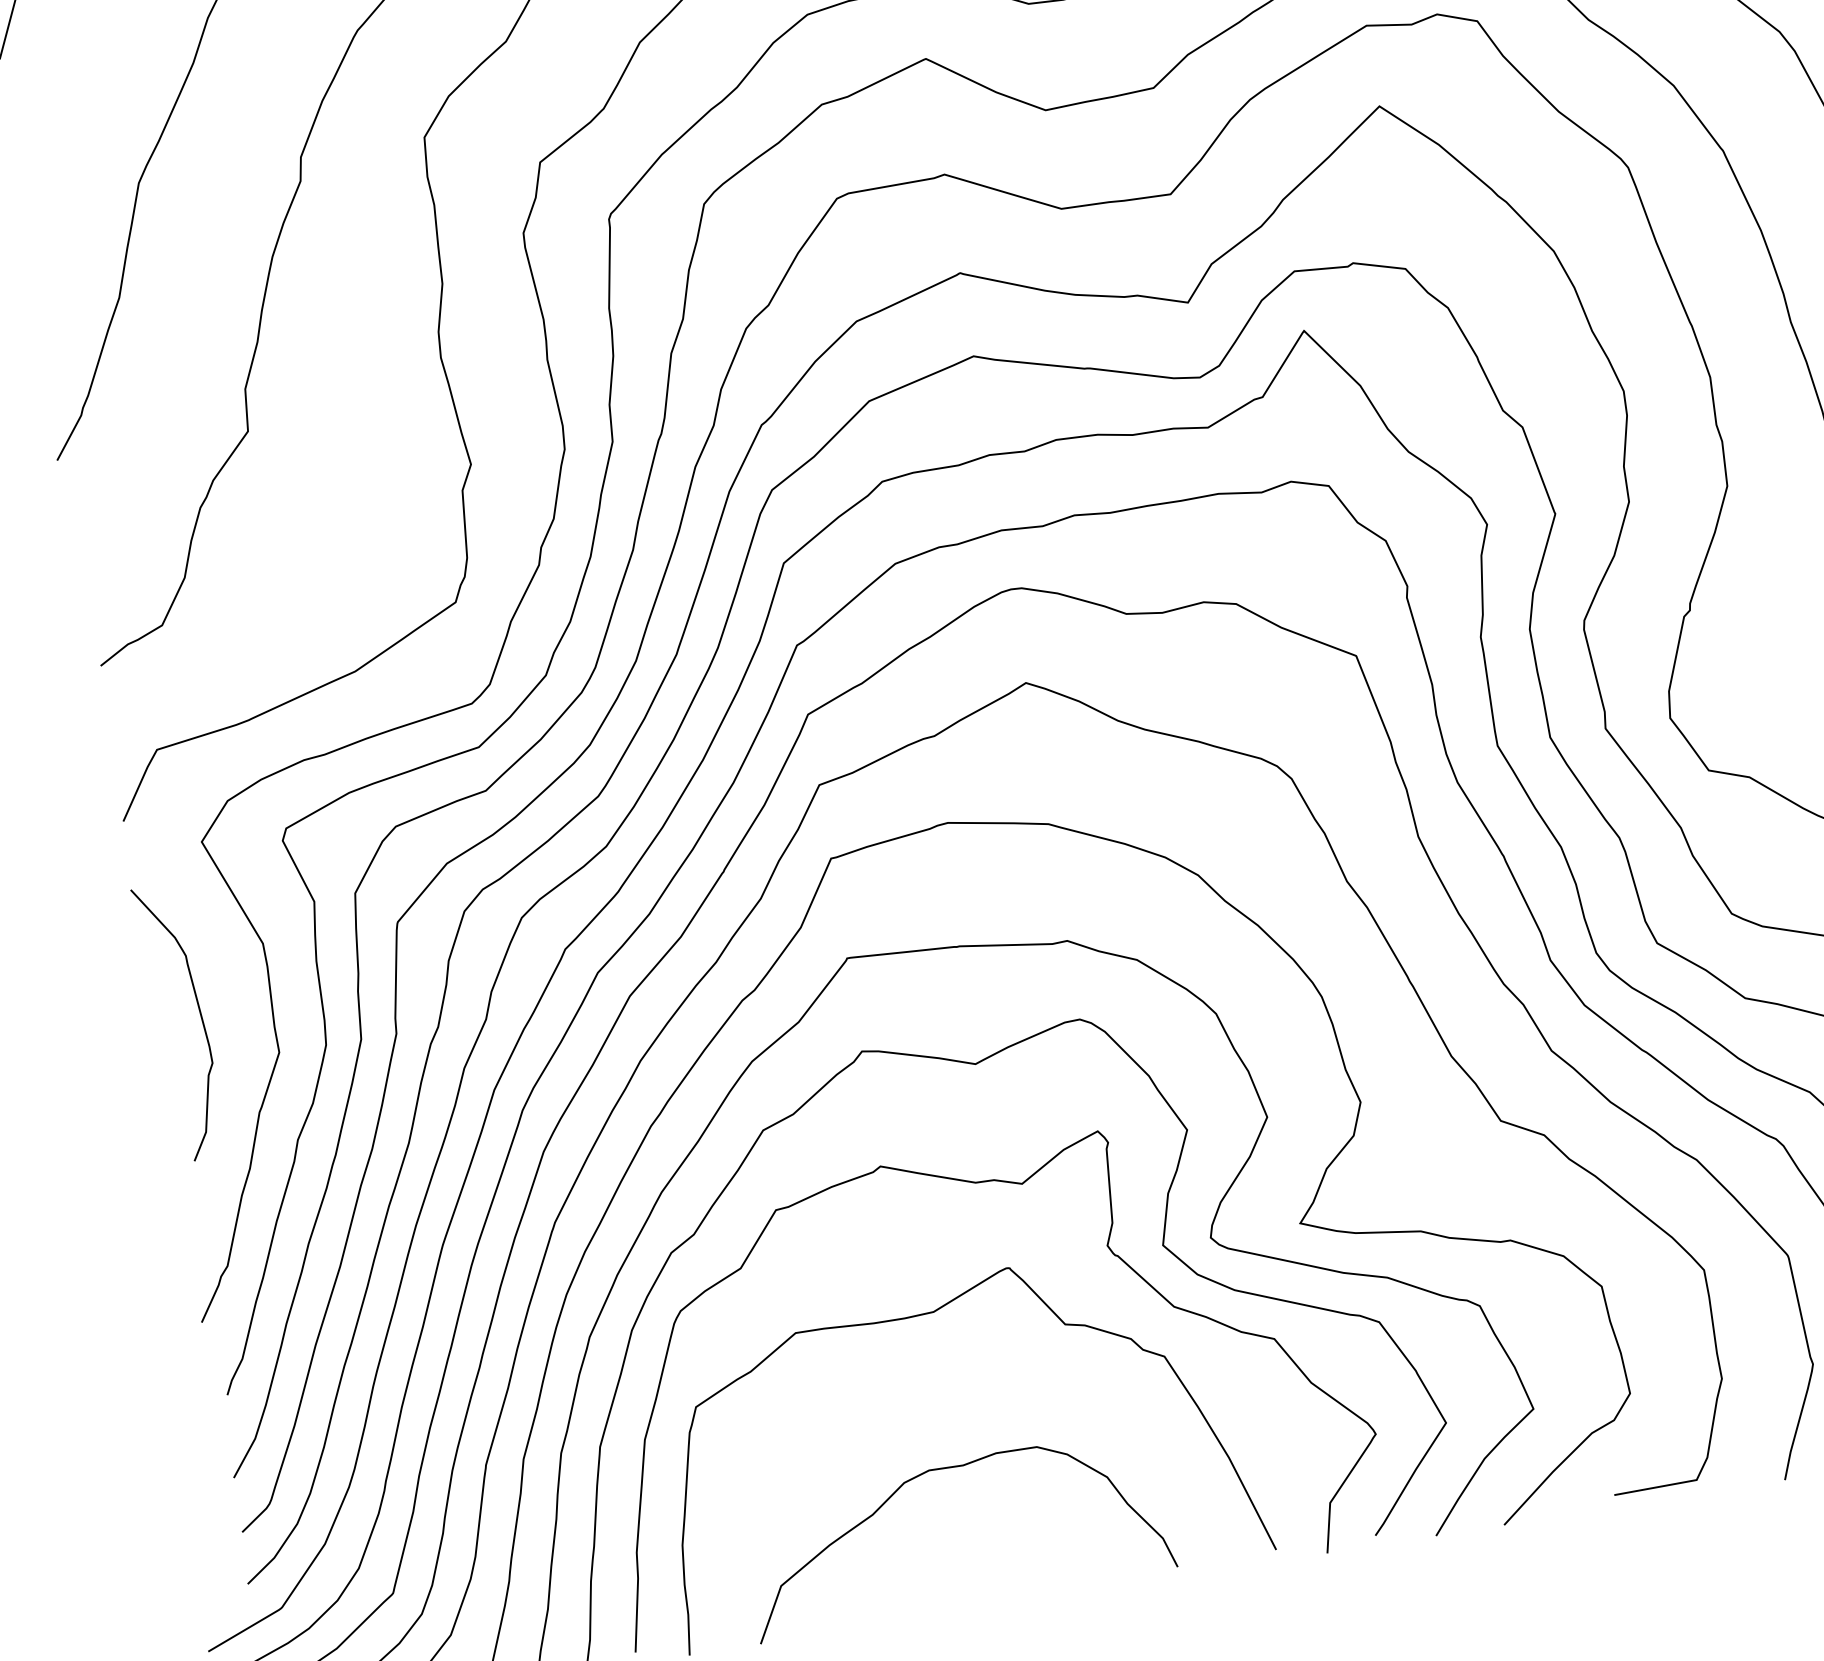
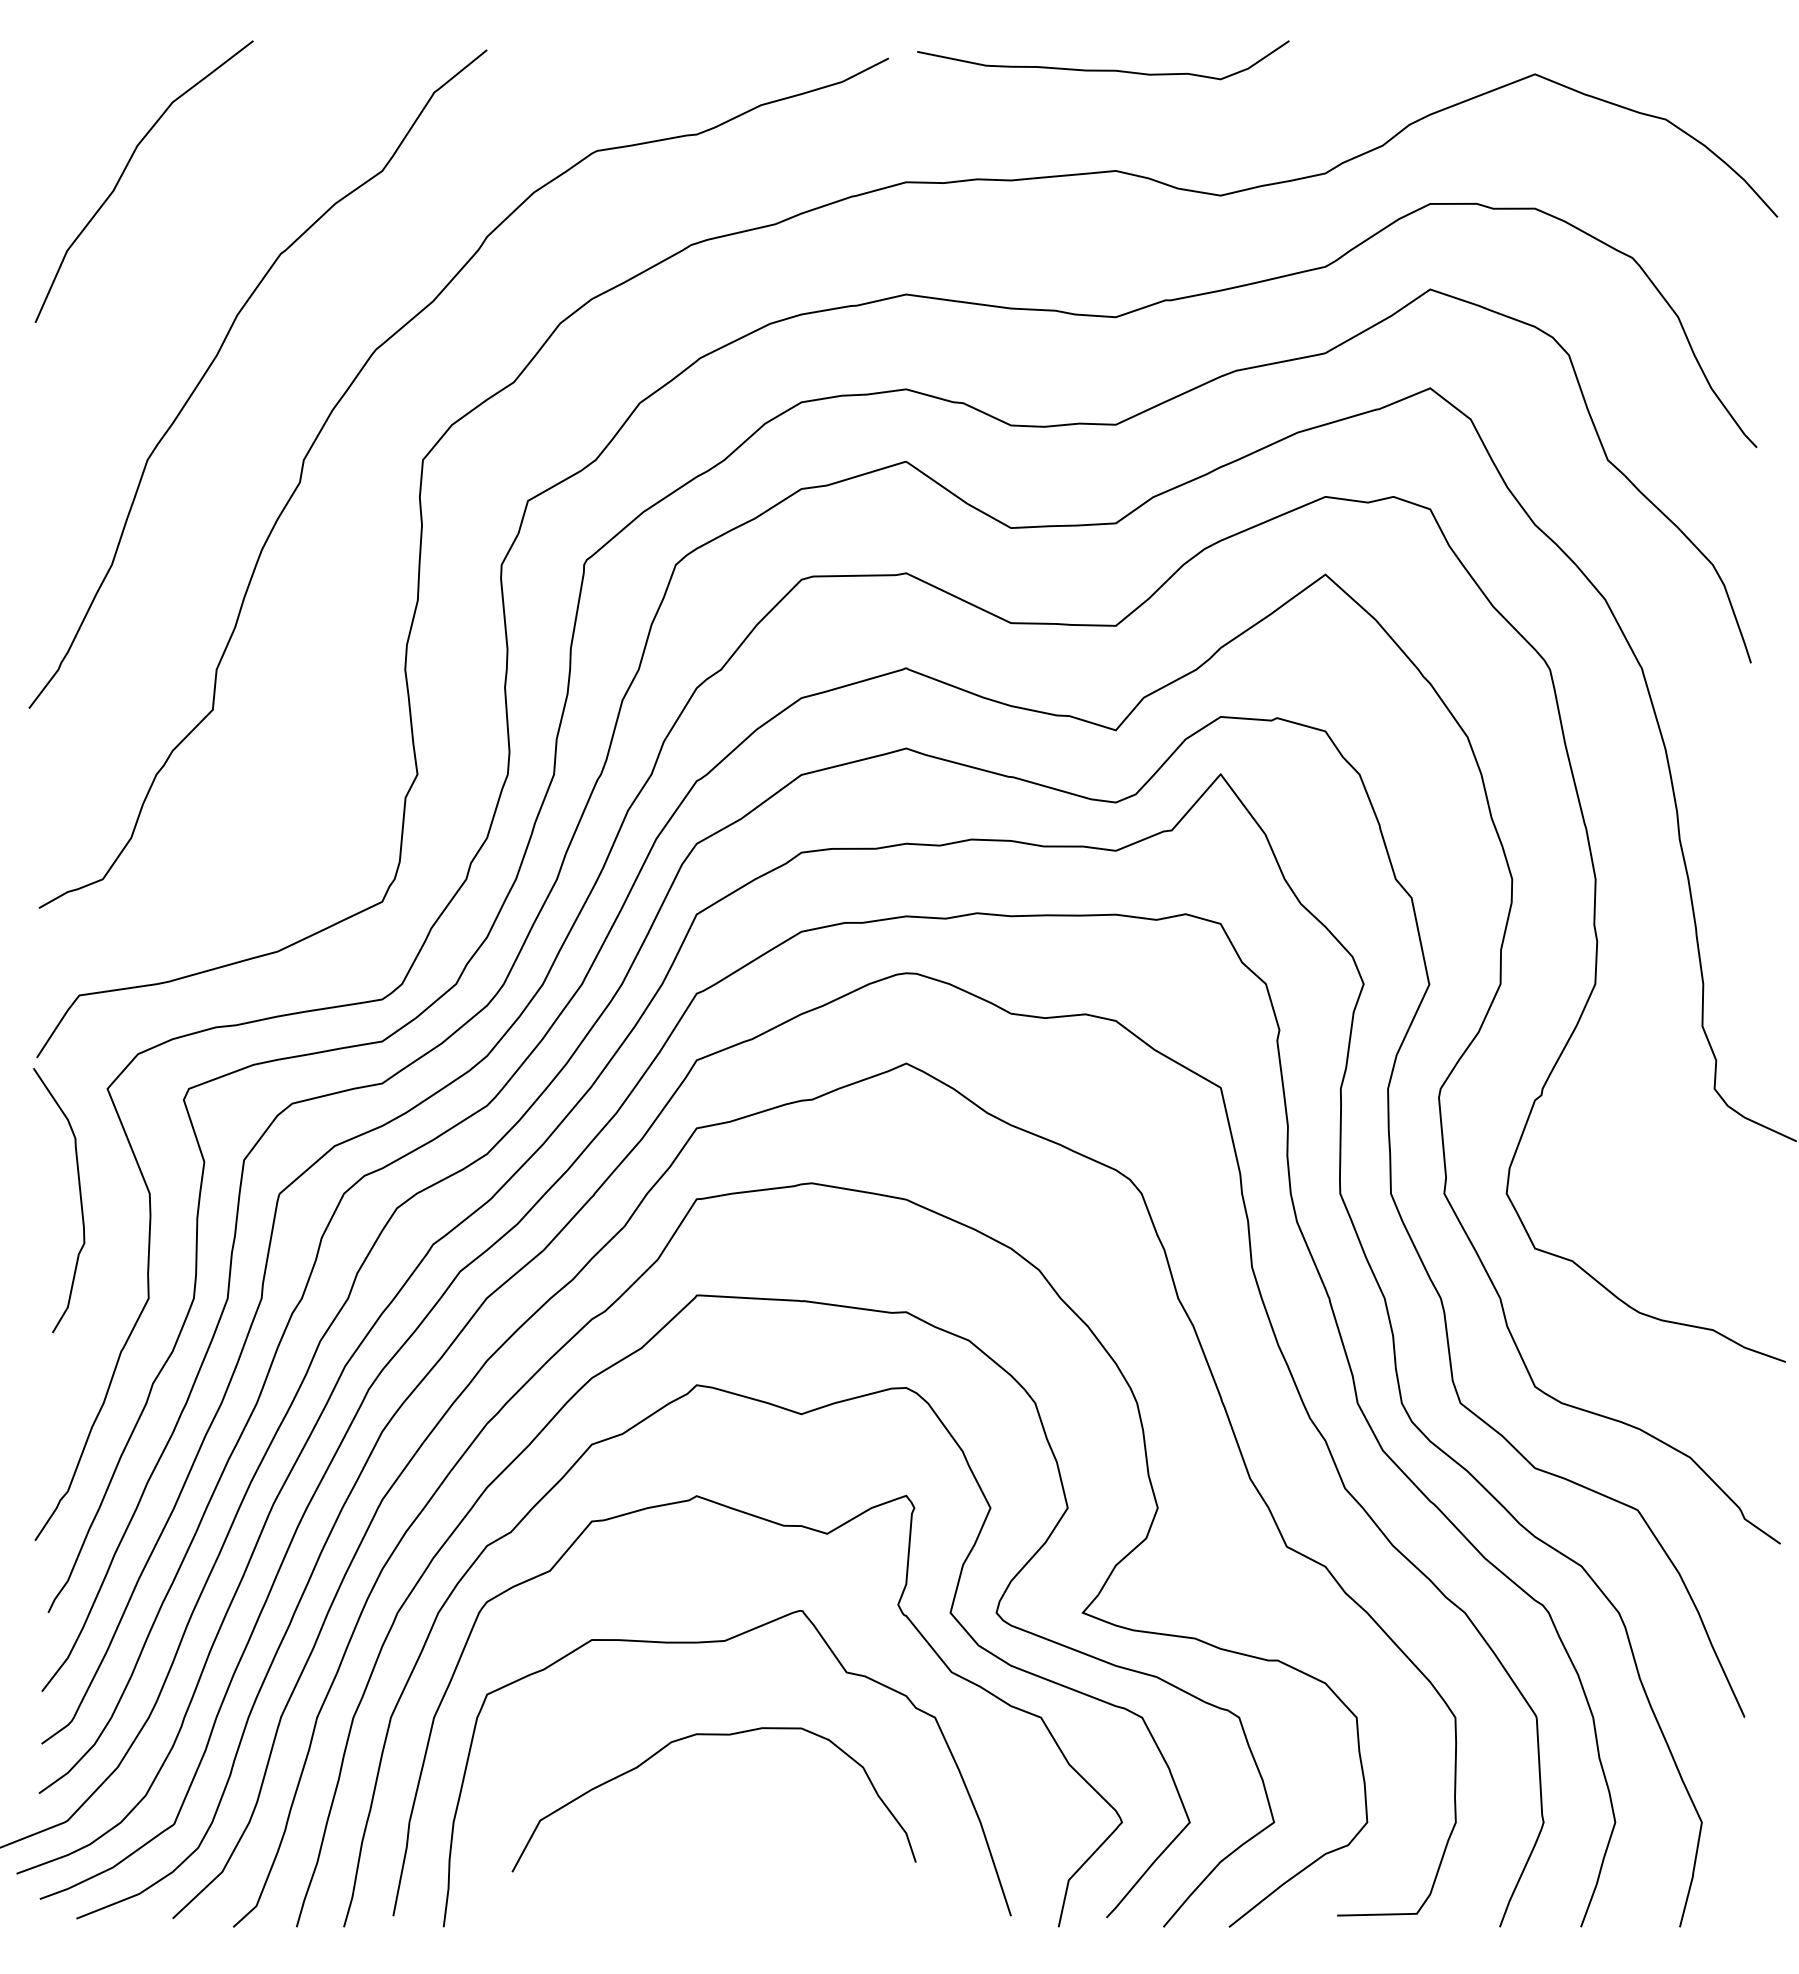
curve: (199, 1015) -> (79, 1196), moved
curve: (946, 1468) -> (713, 1735), moved

